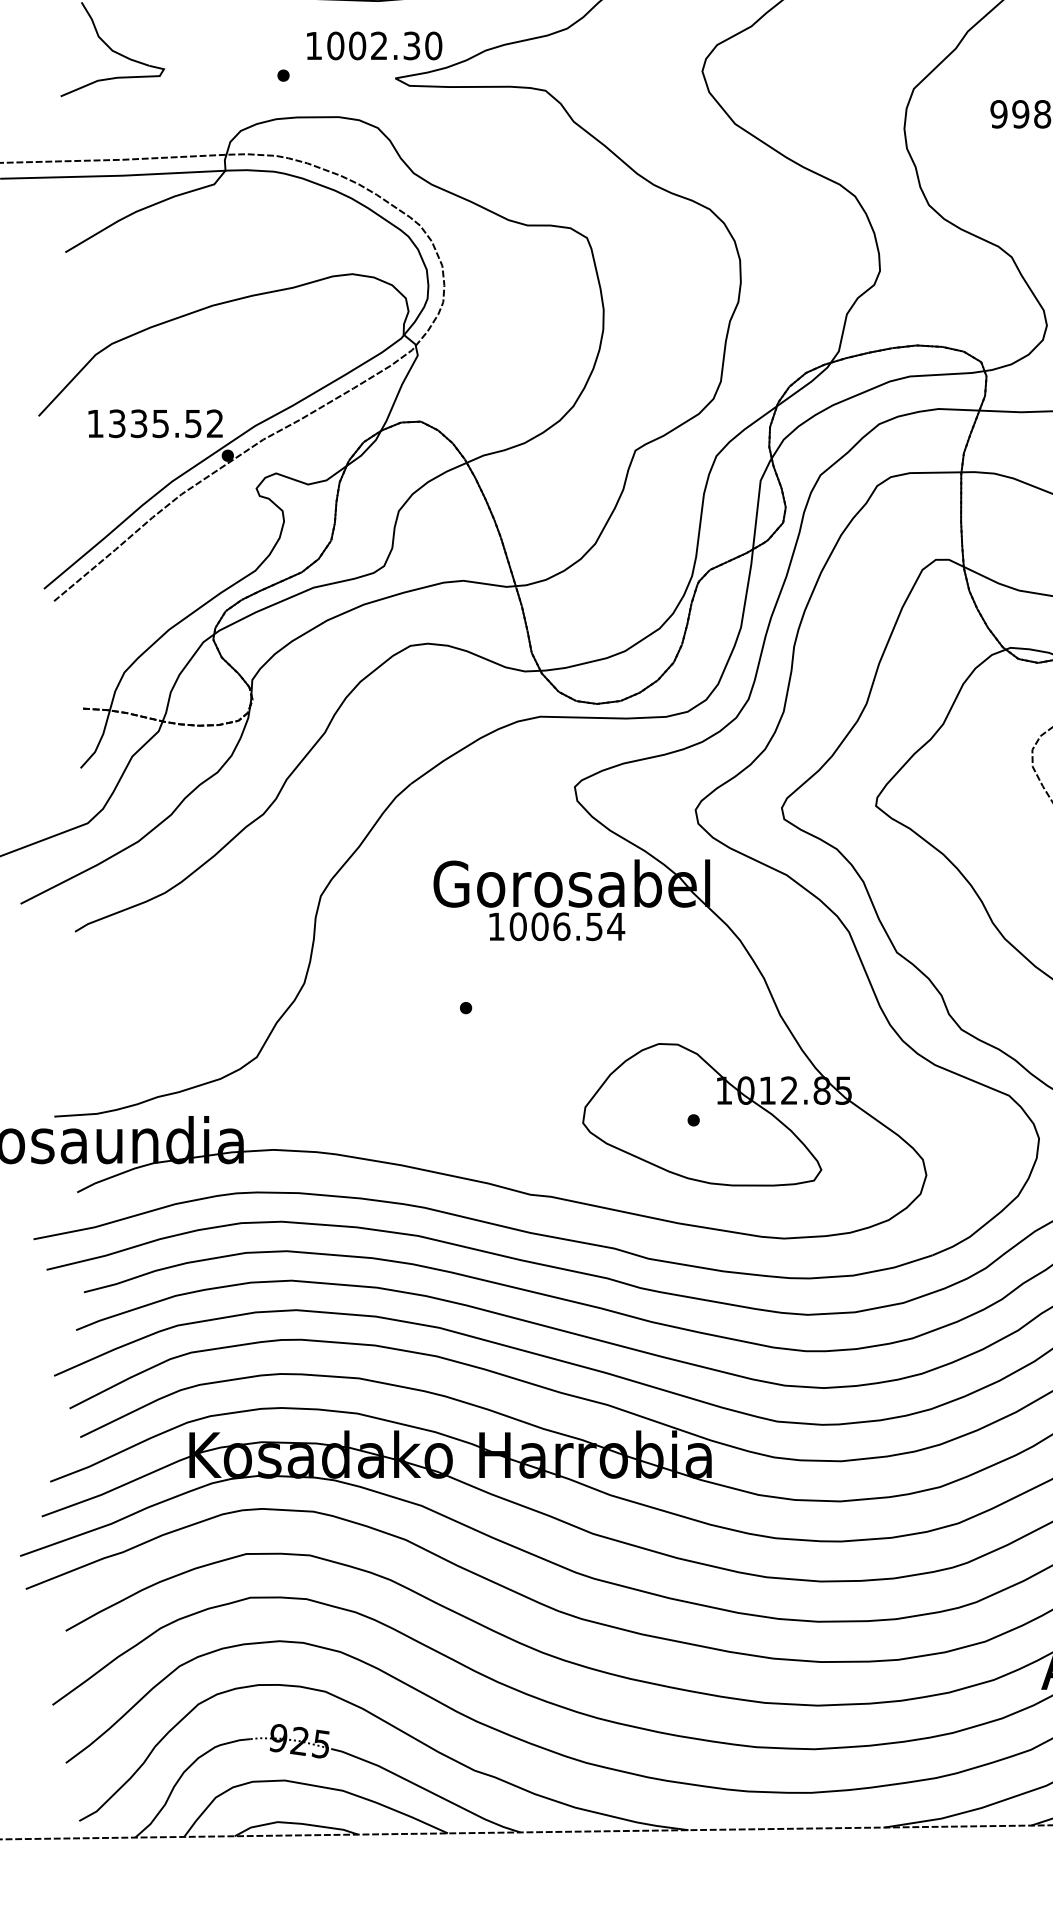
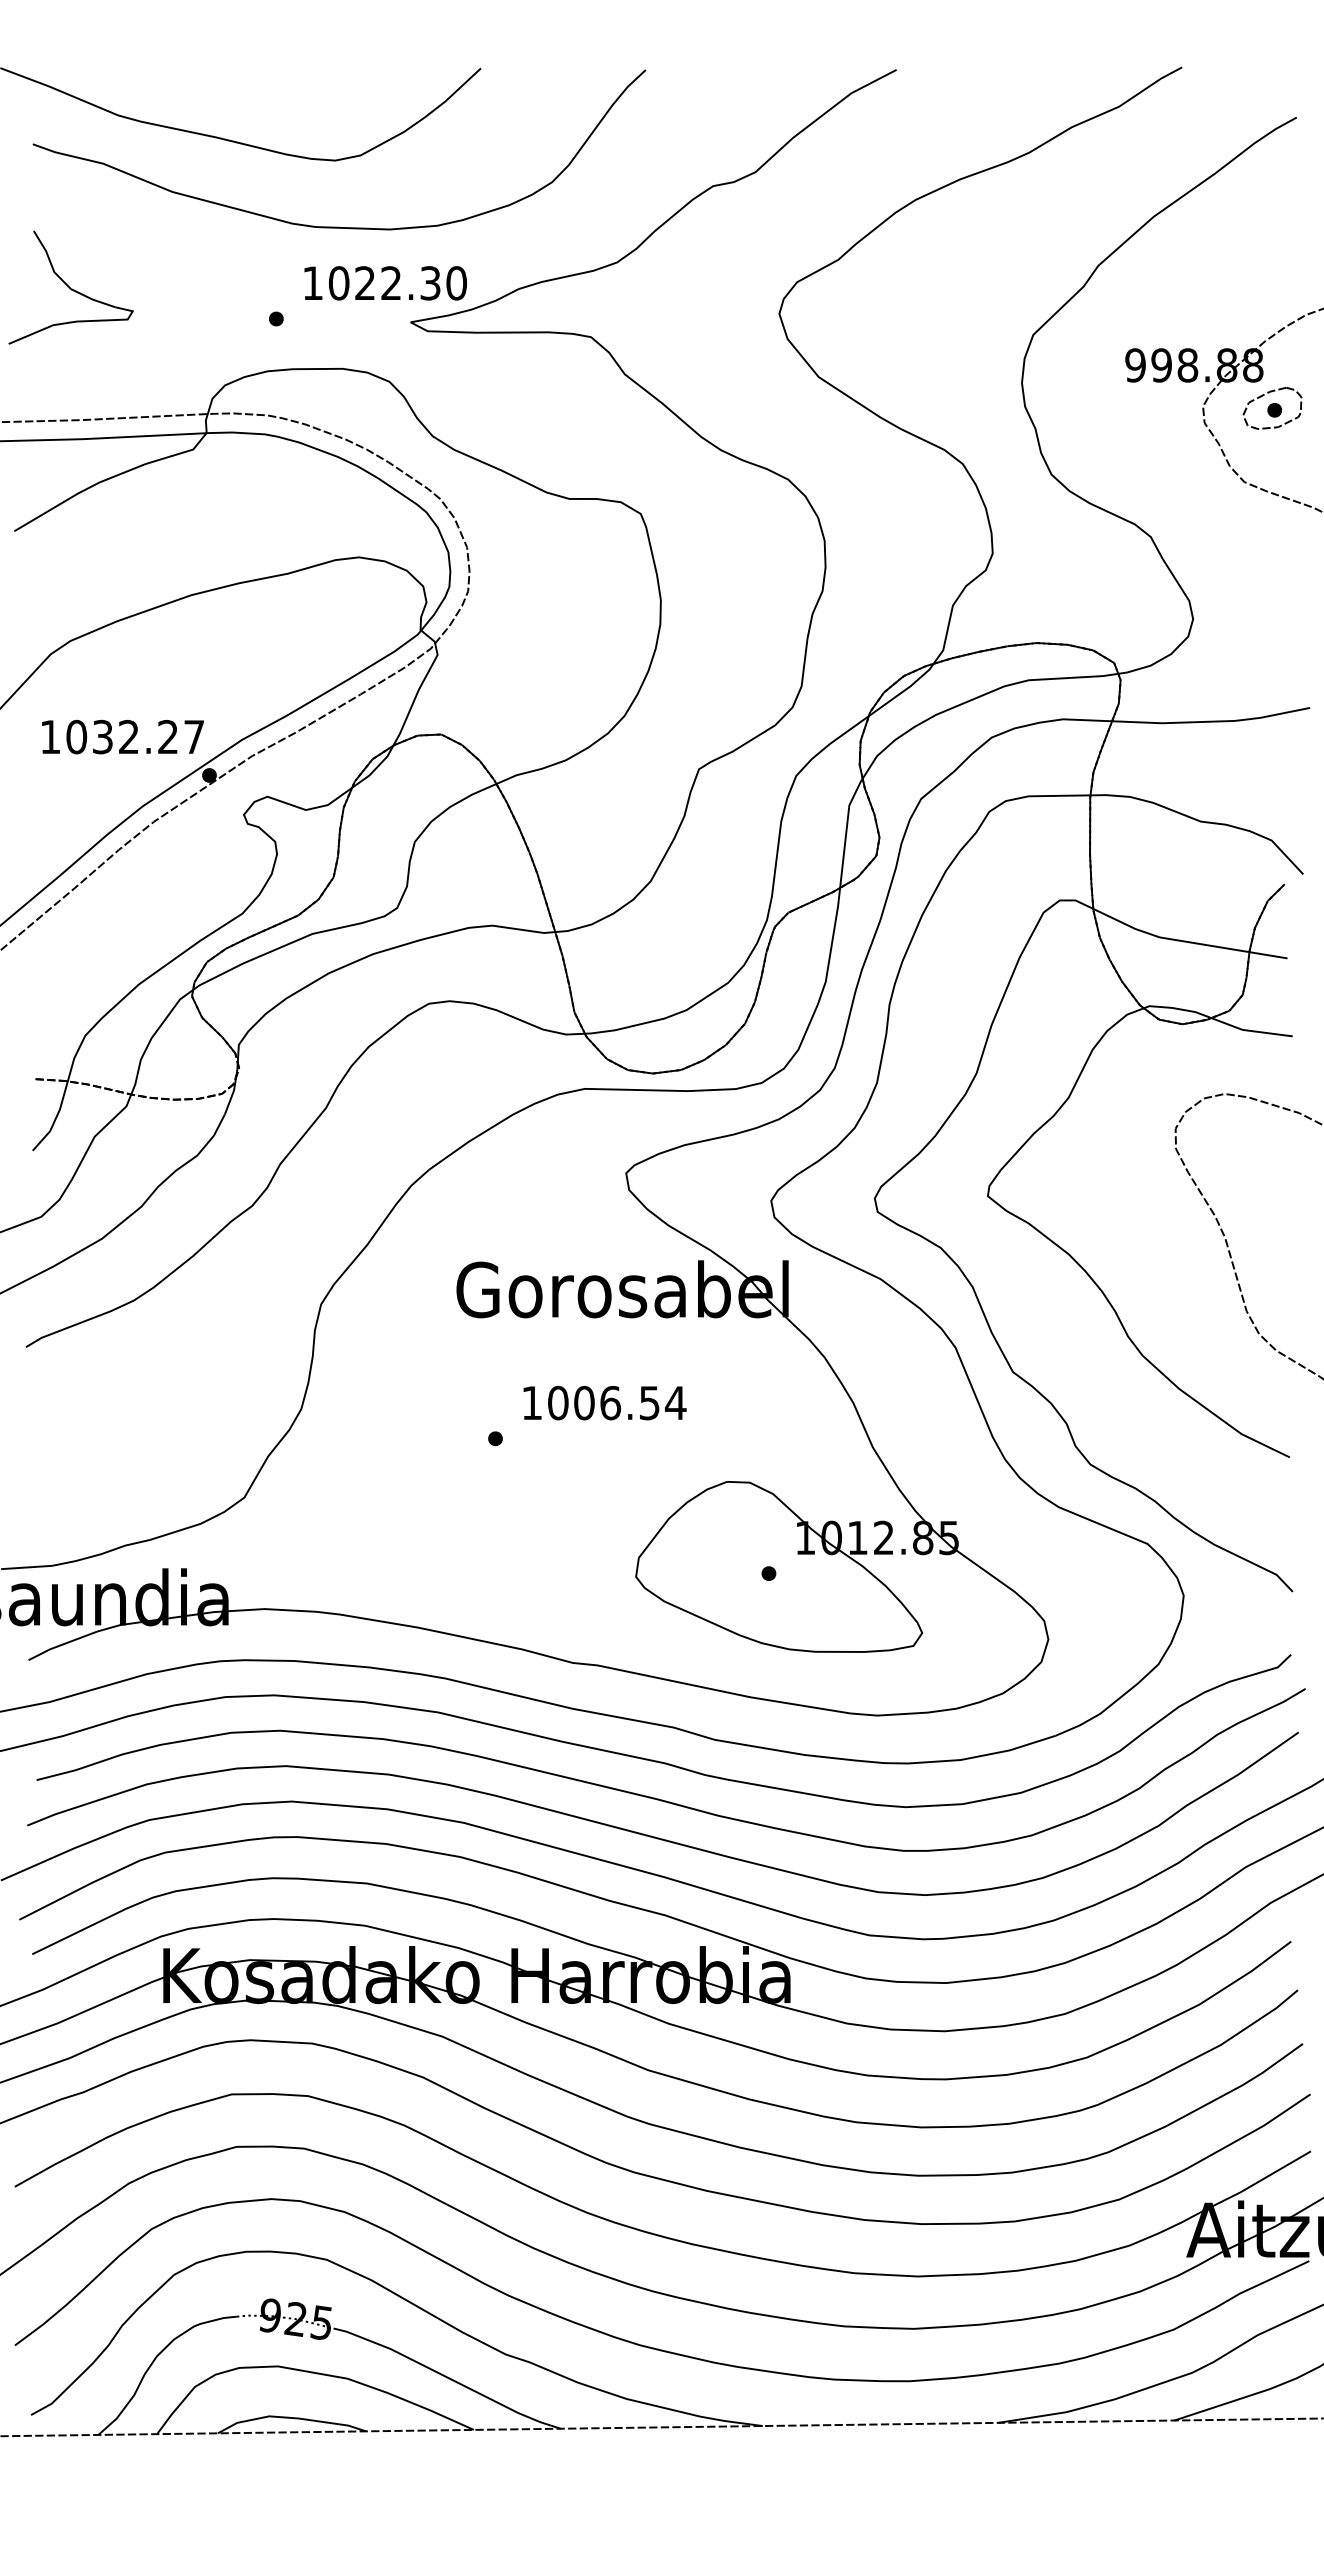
text: (357, 46) -> (365, 283), 1002.30 -> 1022.30
text: (165, 423) -> (134, 736), 1335.52 -> 1032.27
text: (556, 927) -> (604, 1403), moved

